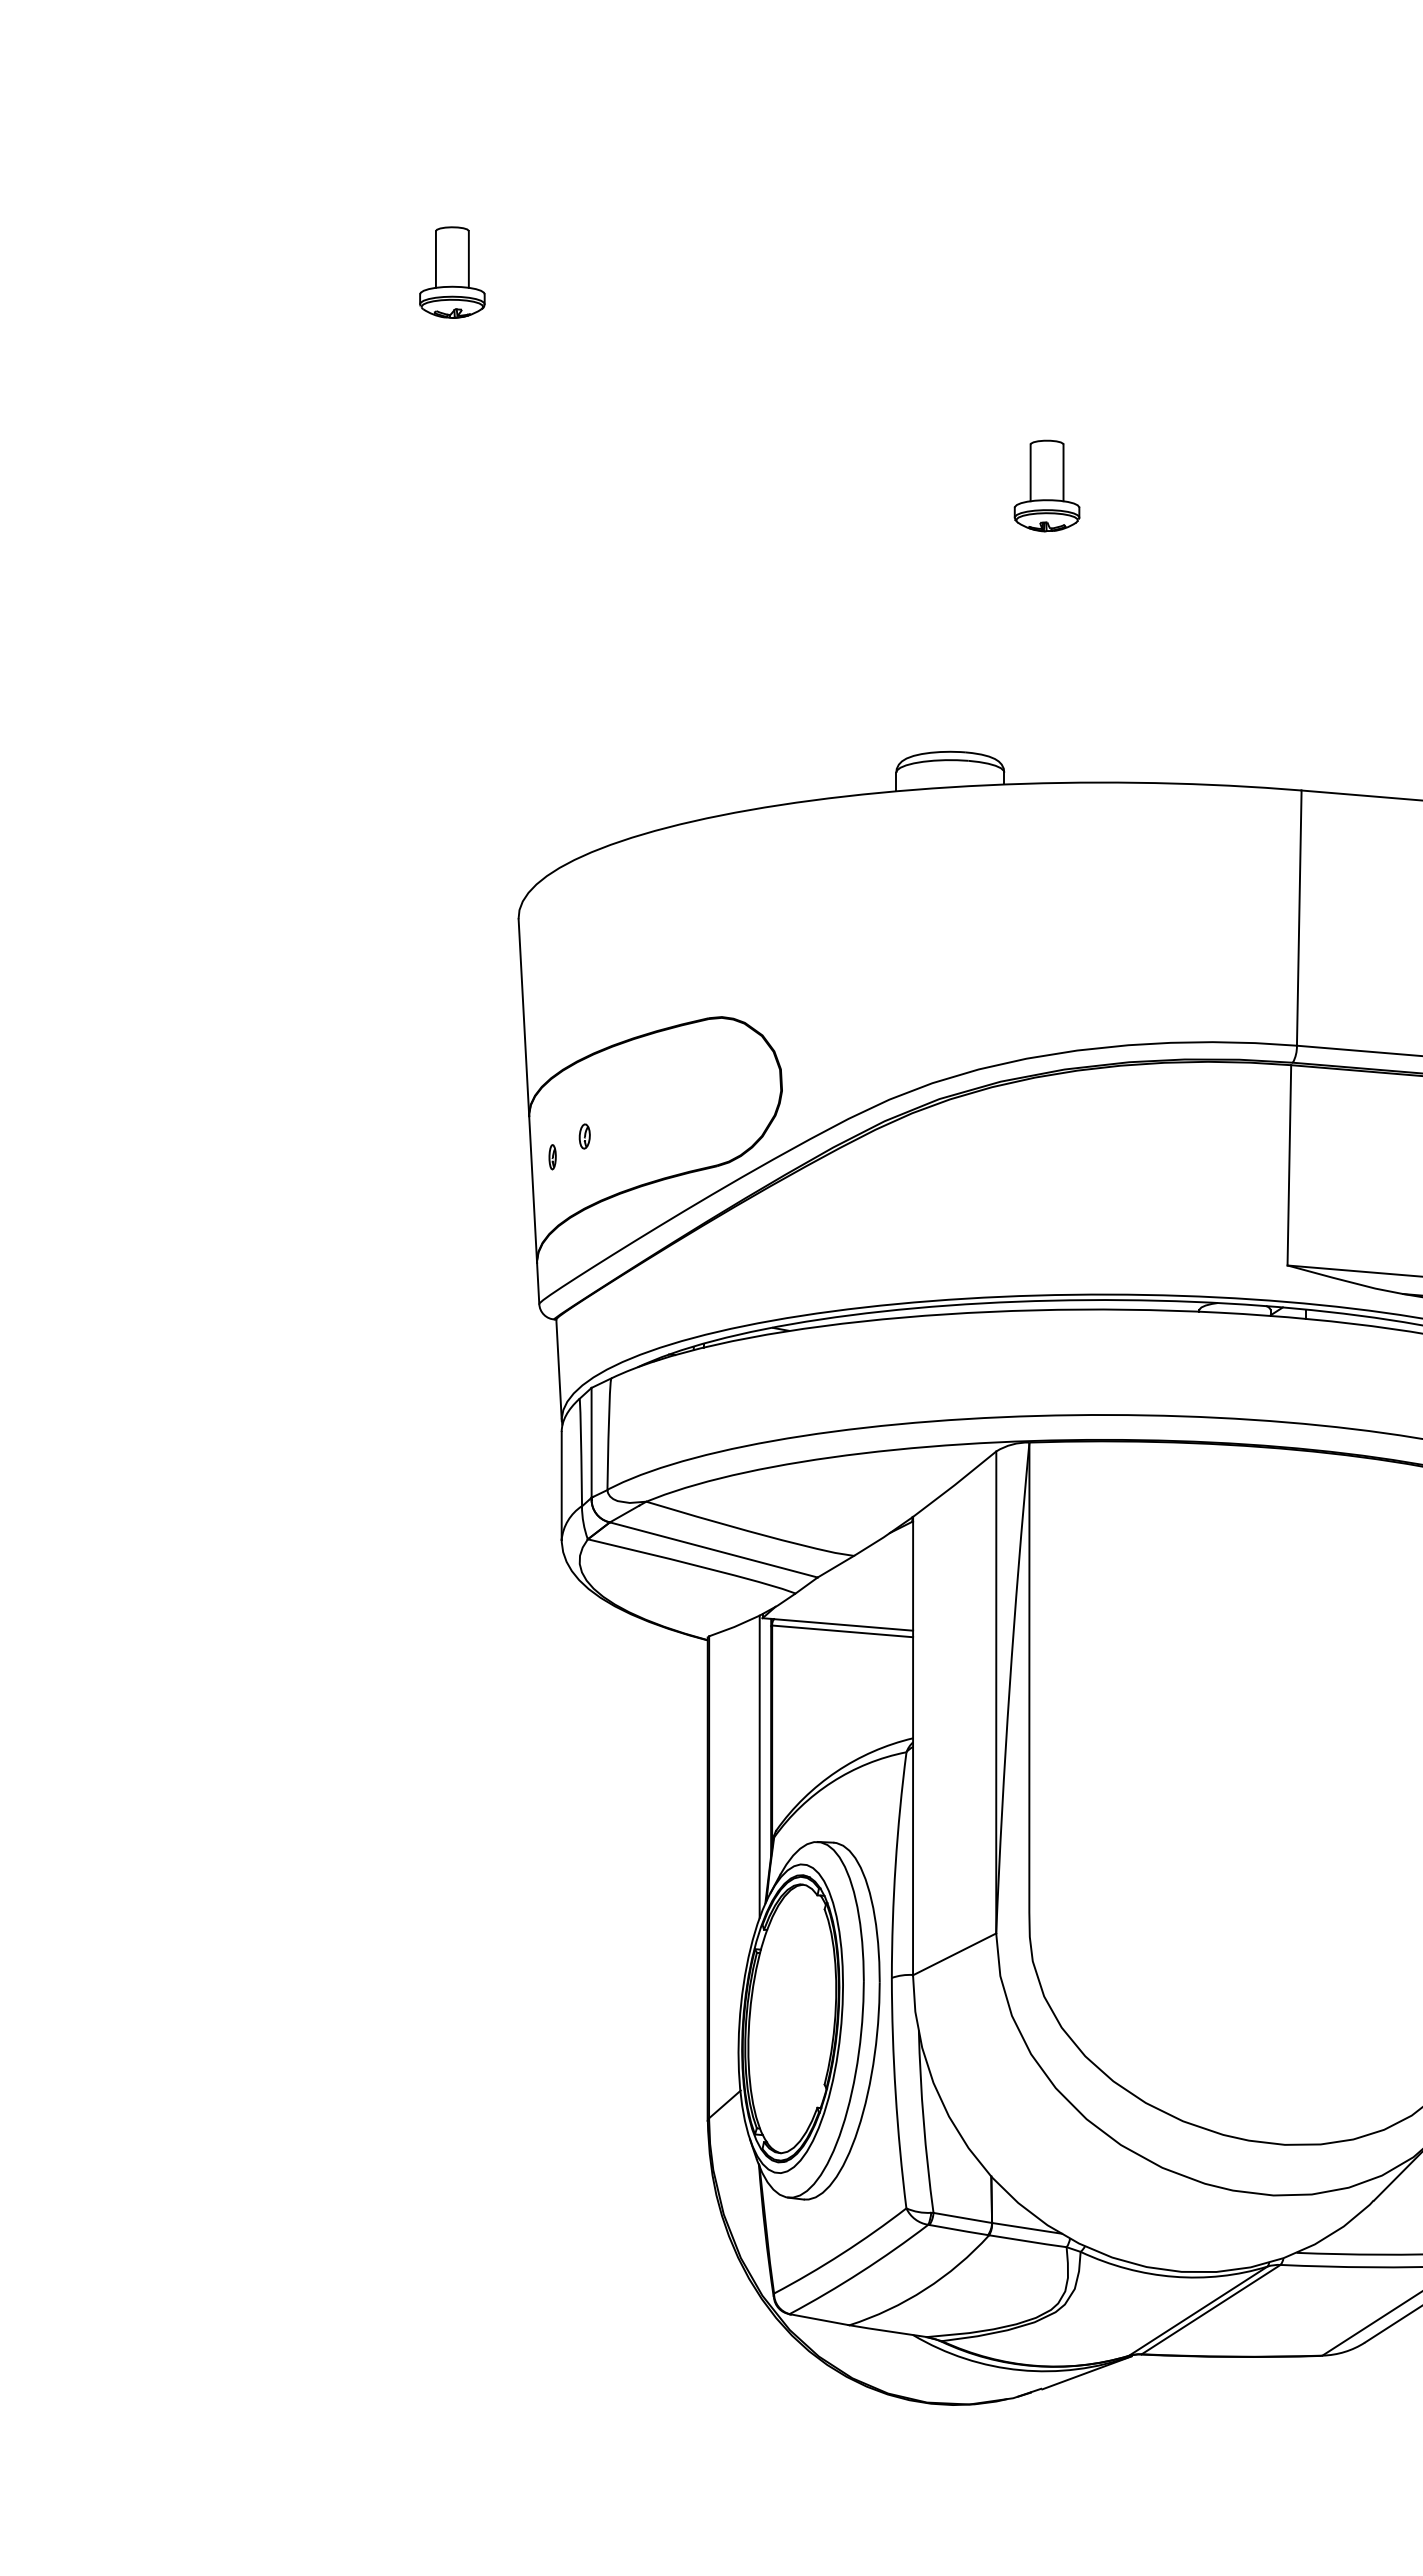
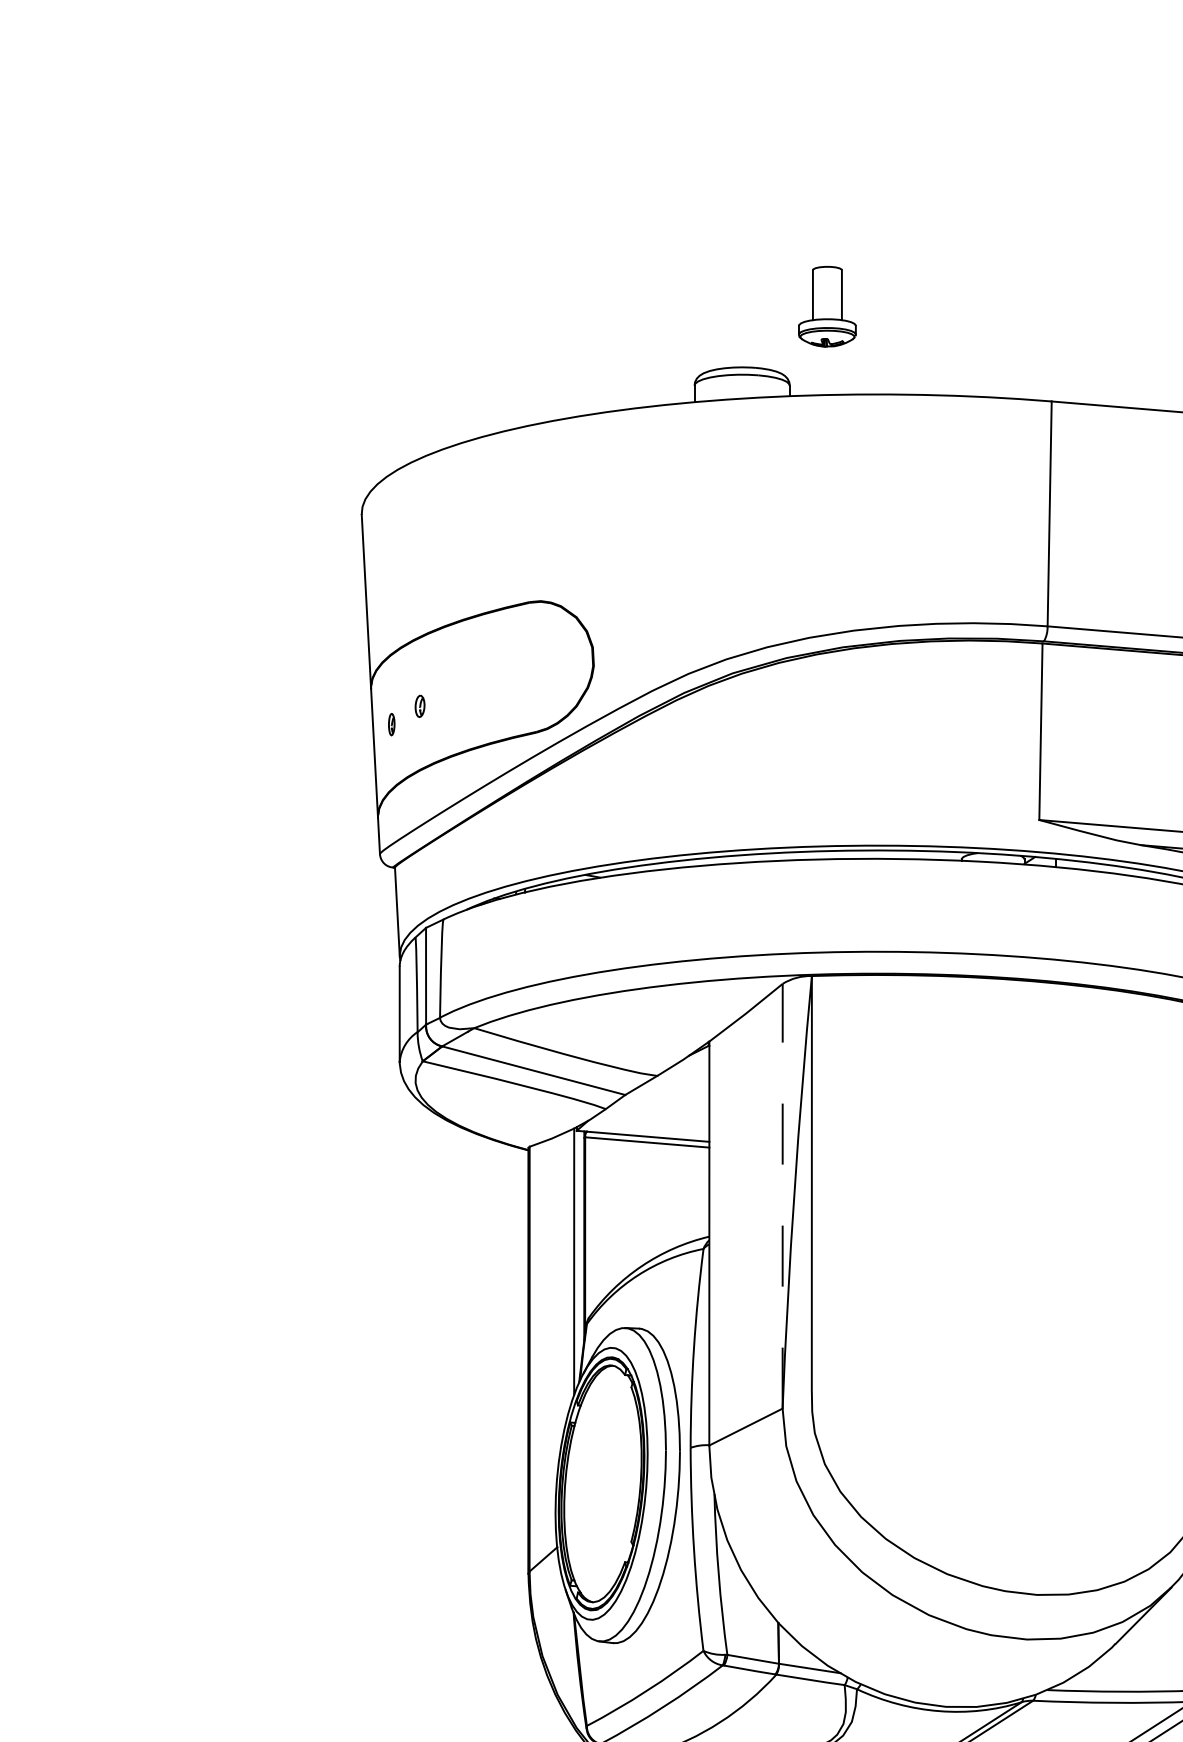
part: (1046, 485) -> (826, 306), moved
line: (996, 1691) -> (782, 1195), solid -> dashed

